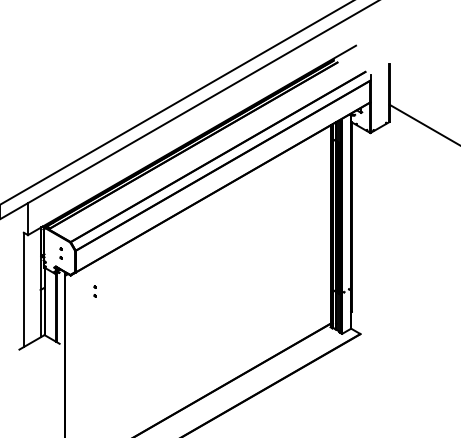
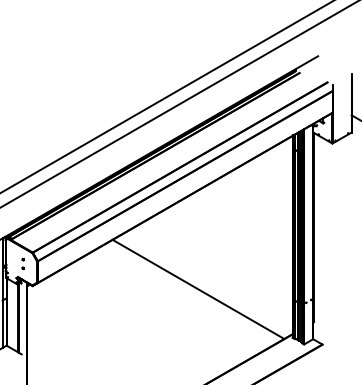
line: (236, 278) -> (198, 289), added
part: (94, 291) -> (56, 302), removed

